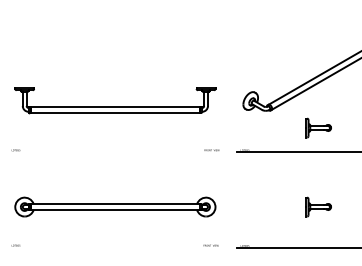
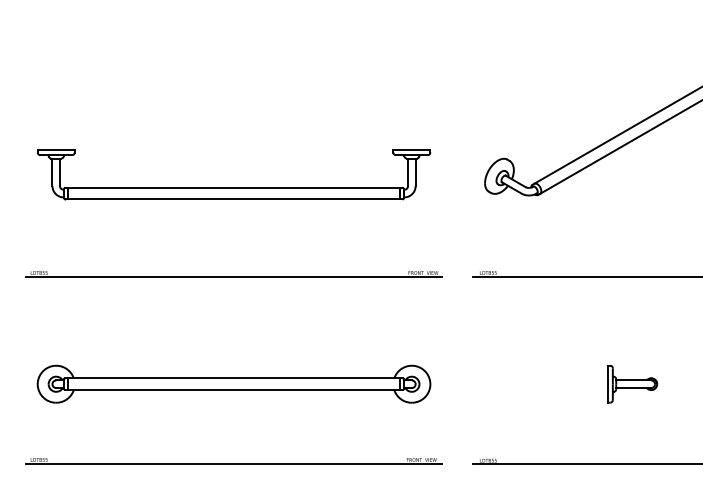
part: (318, 127) -> (632, 228), removed
line: (115, 152) -> (234, 277), added
line: (115, 247) -> (234, 463), added

